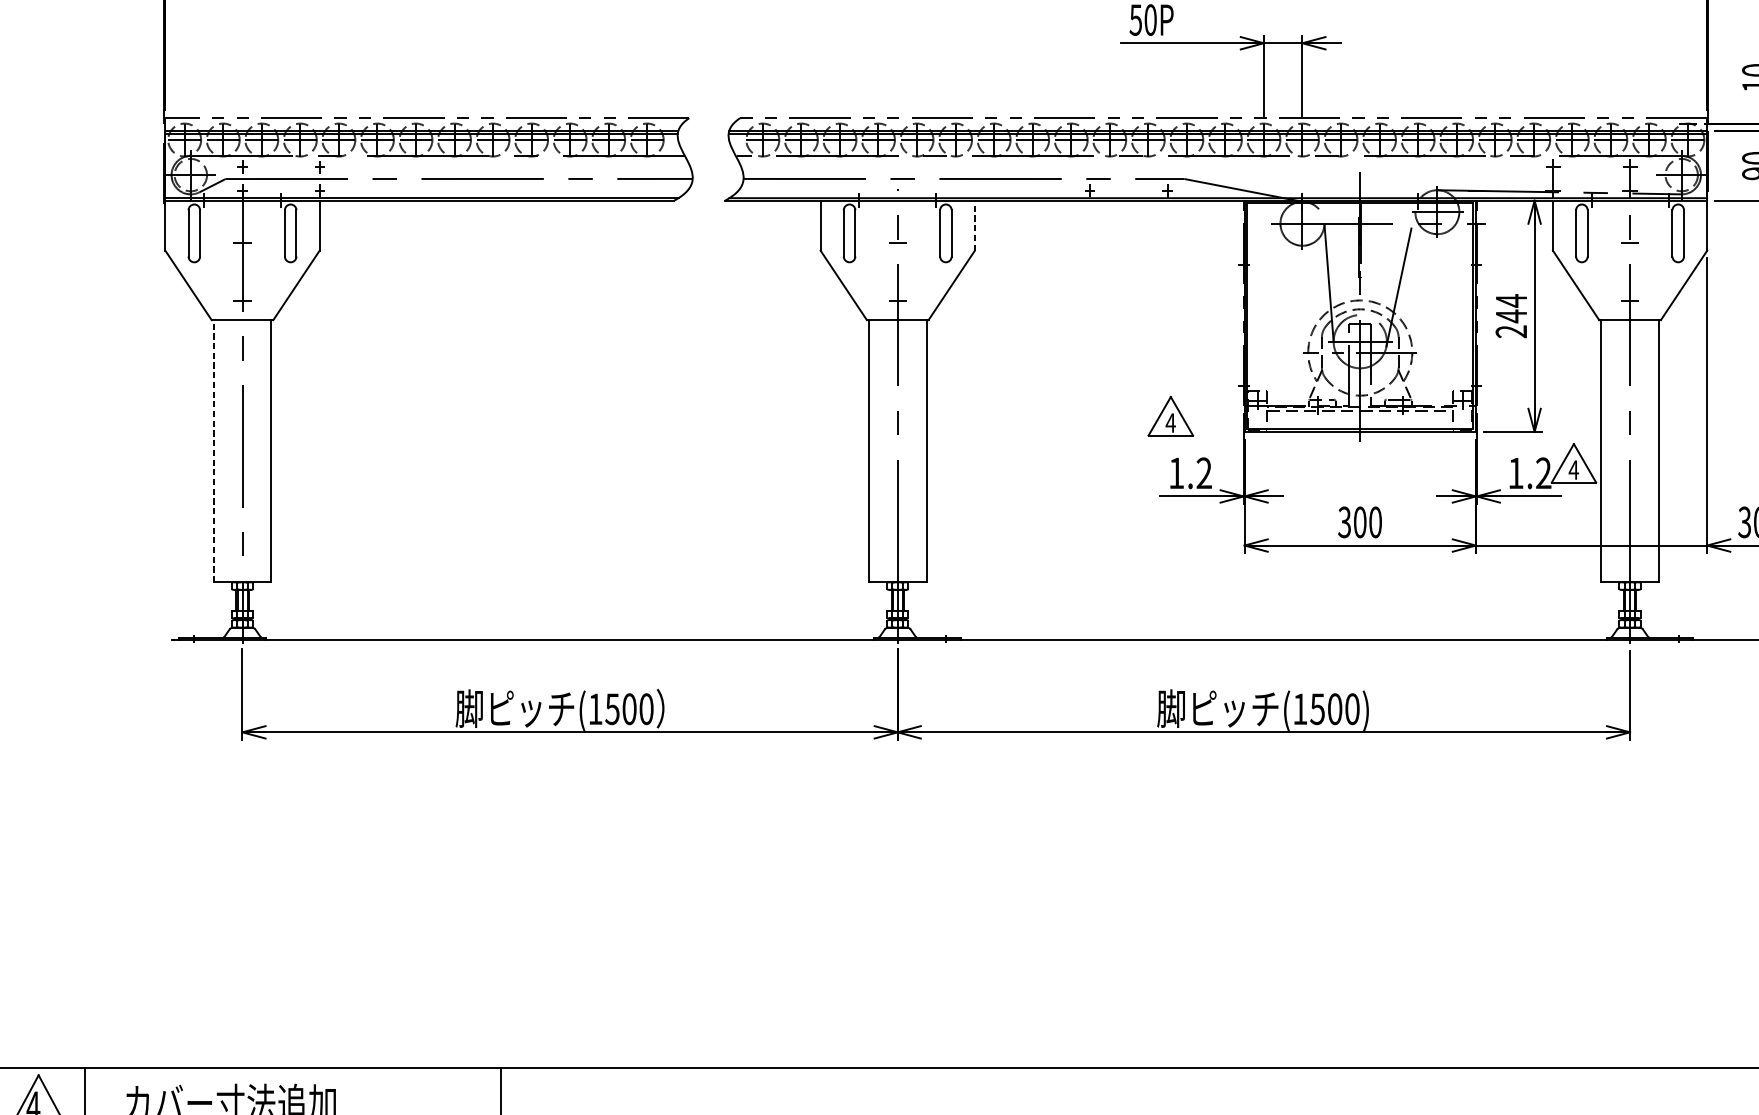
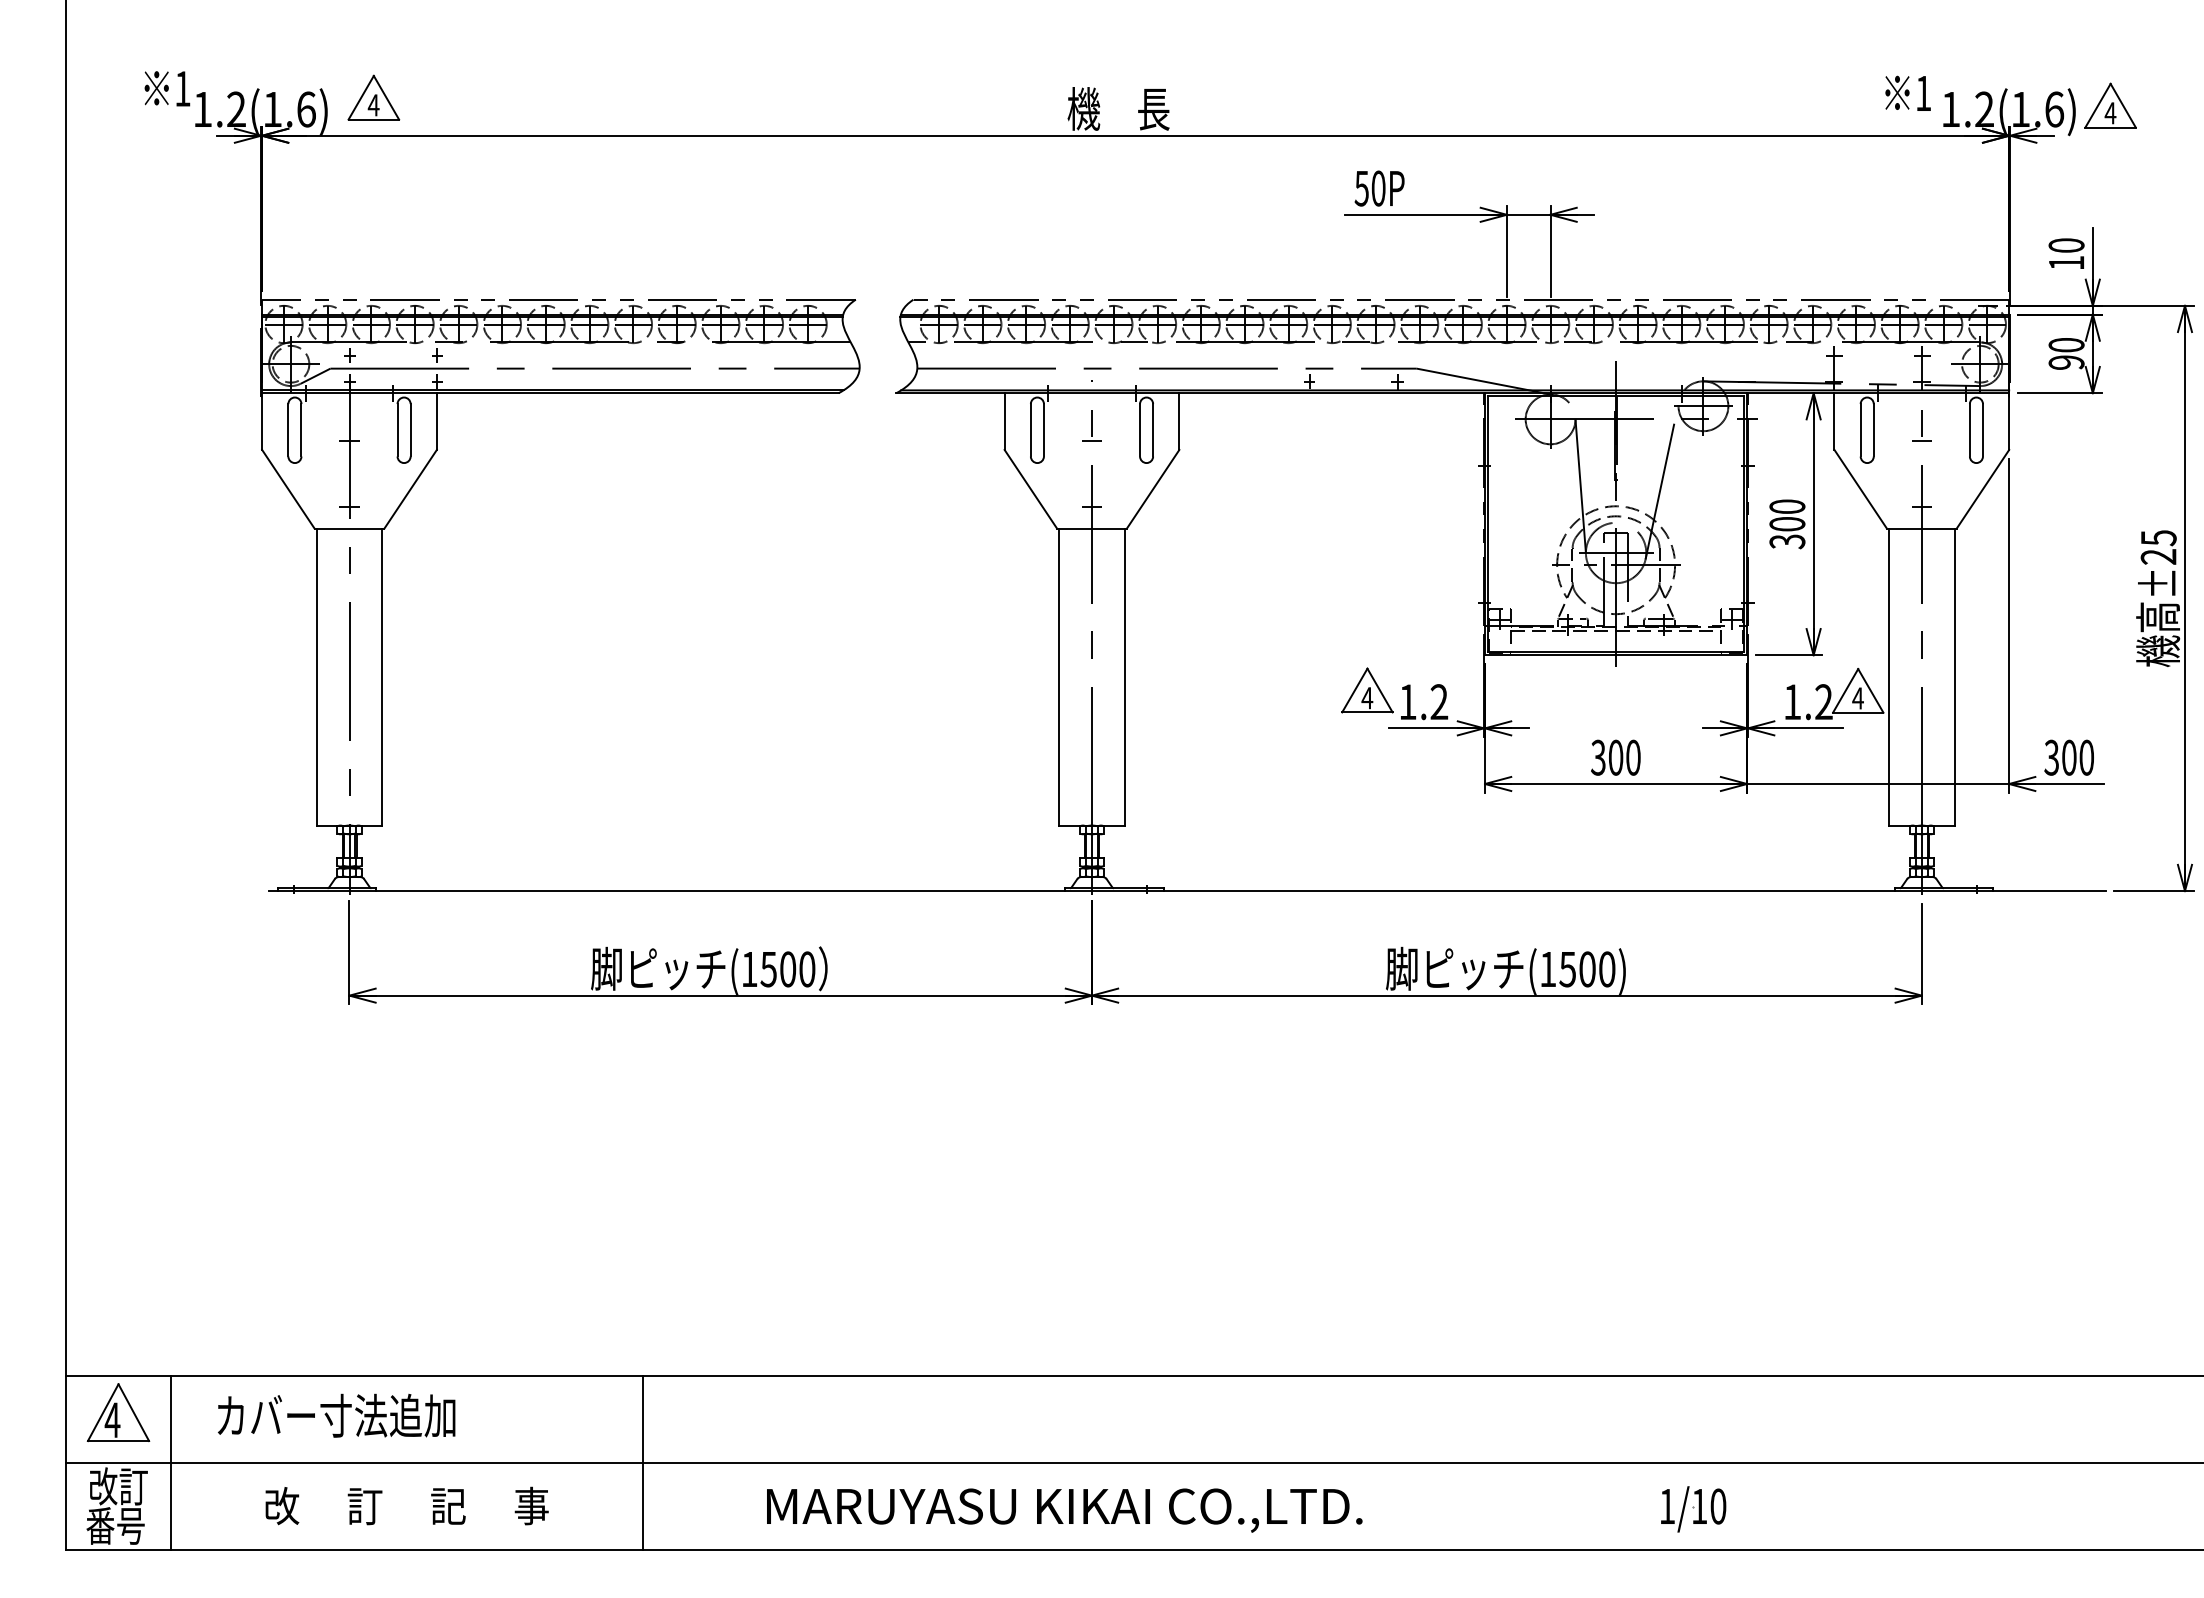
line: (974, 225) -> (1179, 421), dashed -> solid
text: (1511, 316) -> (1787, 524), 244 -> 300
part: (1170, 416) -> (1367, 690), moved
line: (213, 450) -> (316, 676), dashed -> solid

